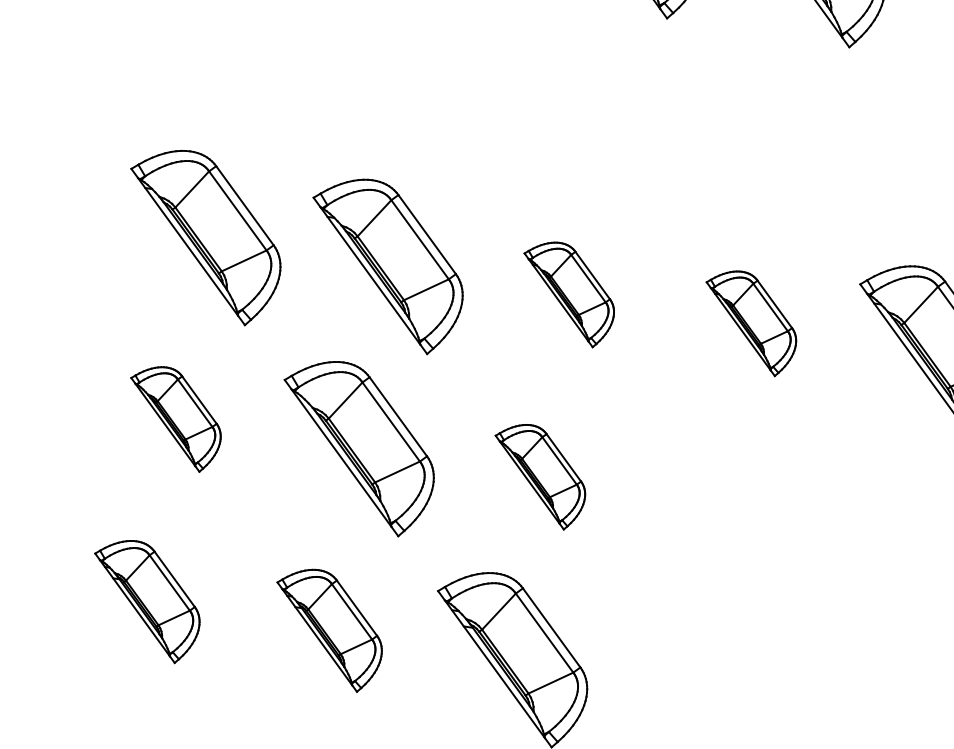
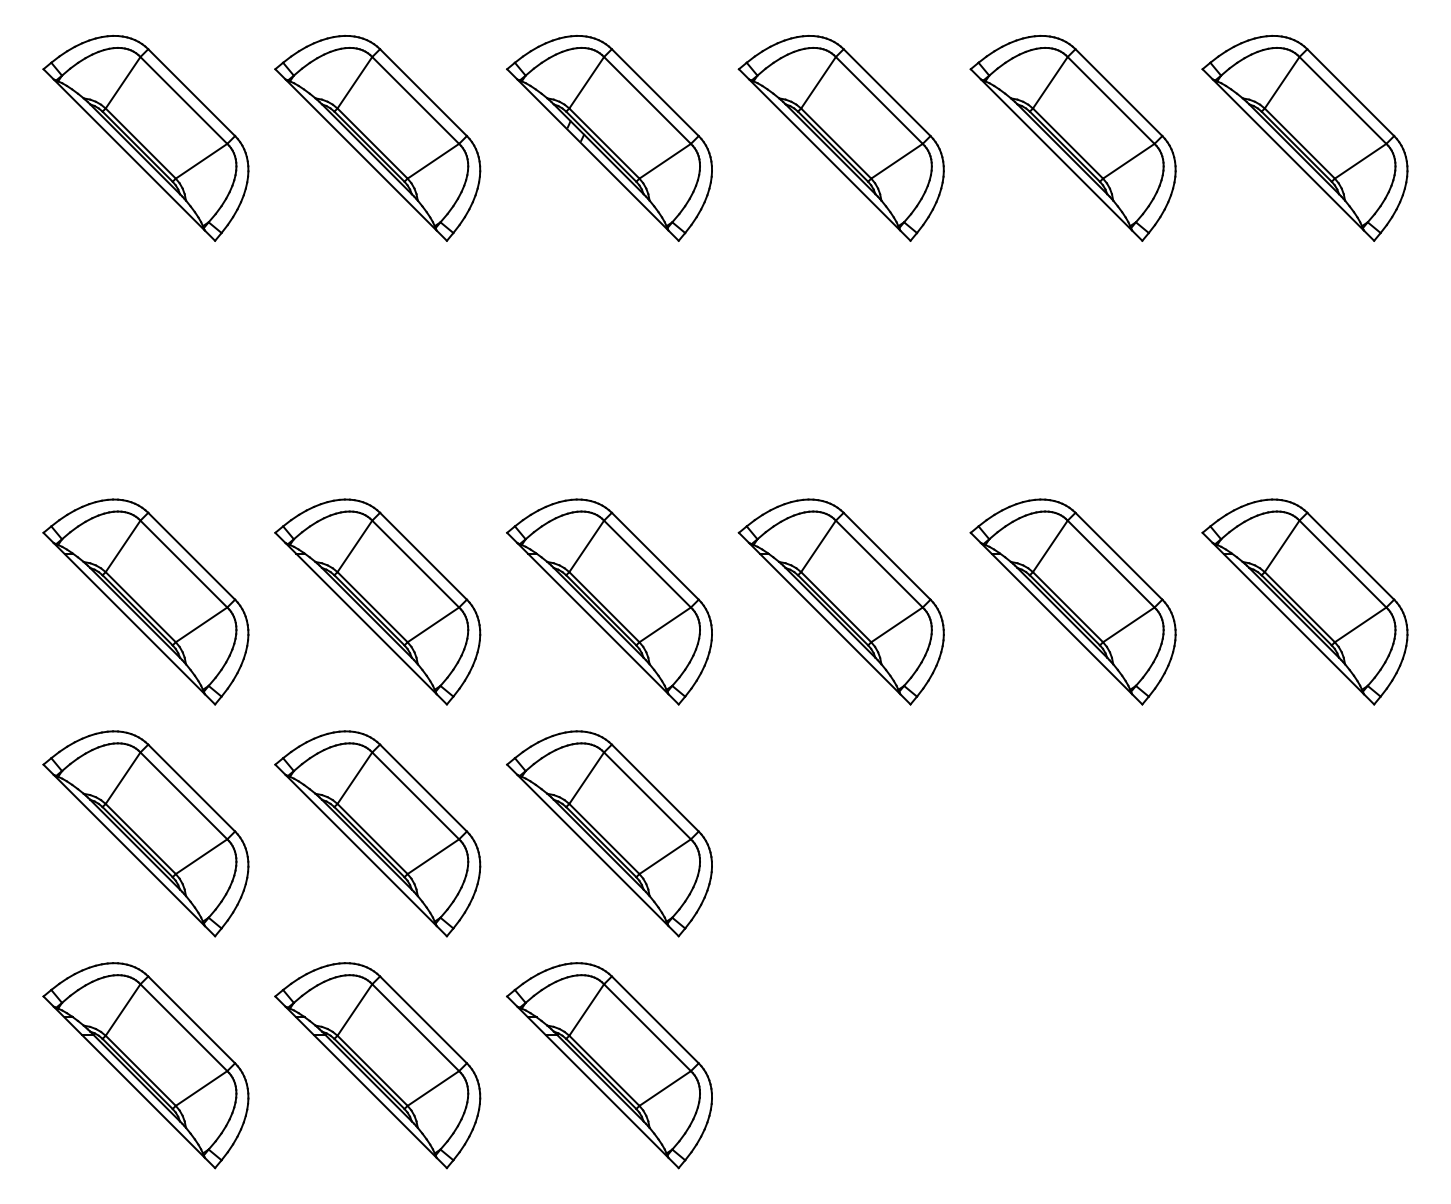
part: (567, 293) -> (609, 601), size x1.67
part: (749, 322) -> (840, 601), size x1.67
part: (174, 417) -> (145, 833), size x1.67
part: (538, 475) -> (609, 833), size x1.67
part: (145, 600) -> (145, 1065), size x1.43
part: (327, 629) -> (377, 1065), size x1.43

